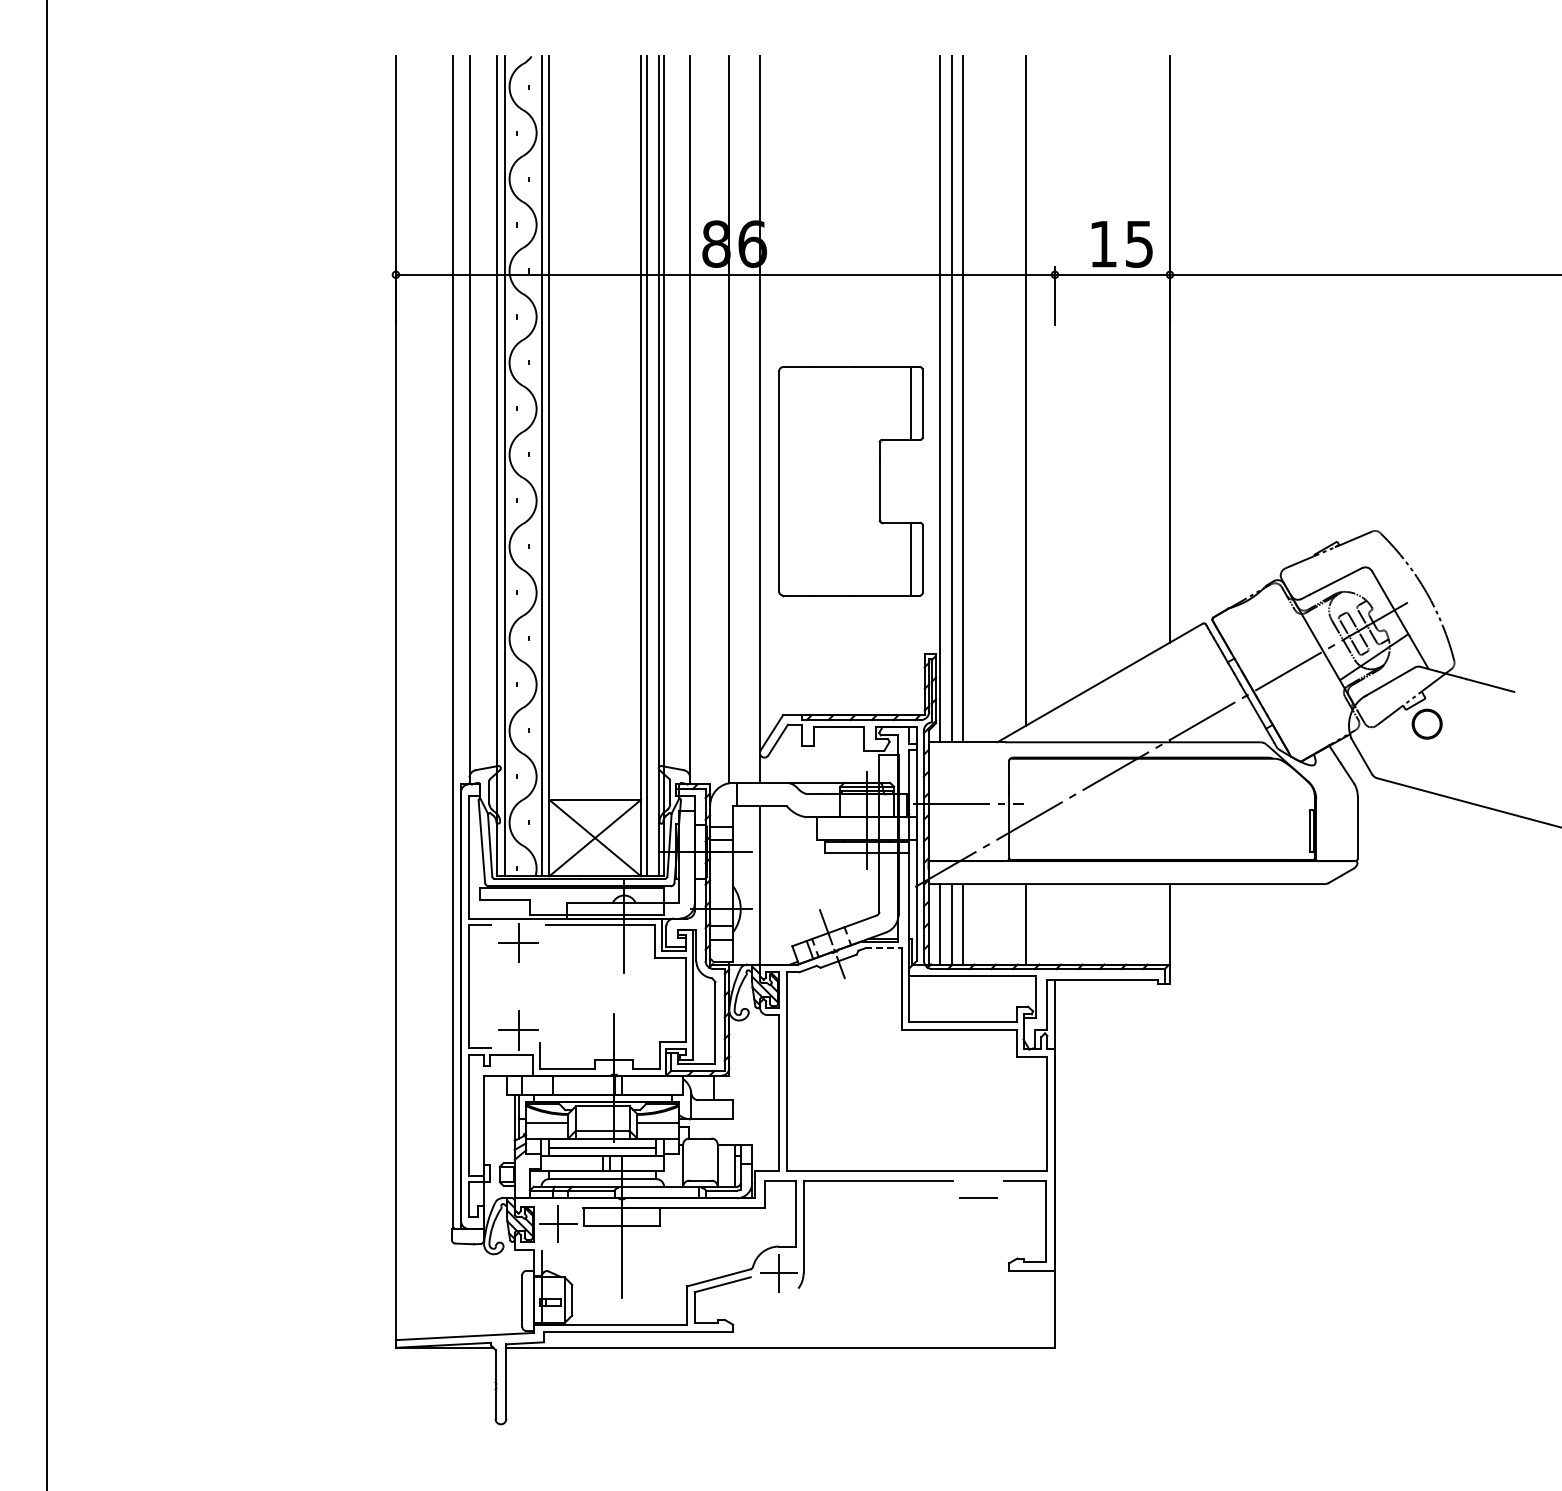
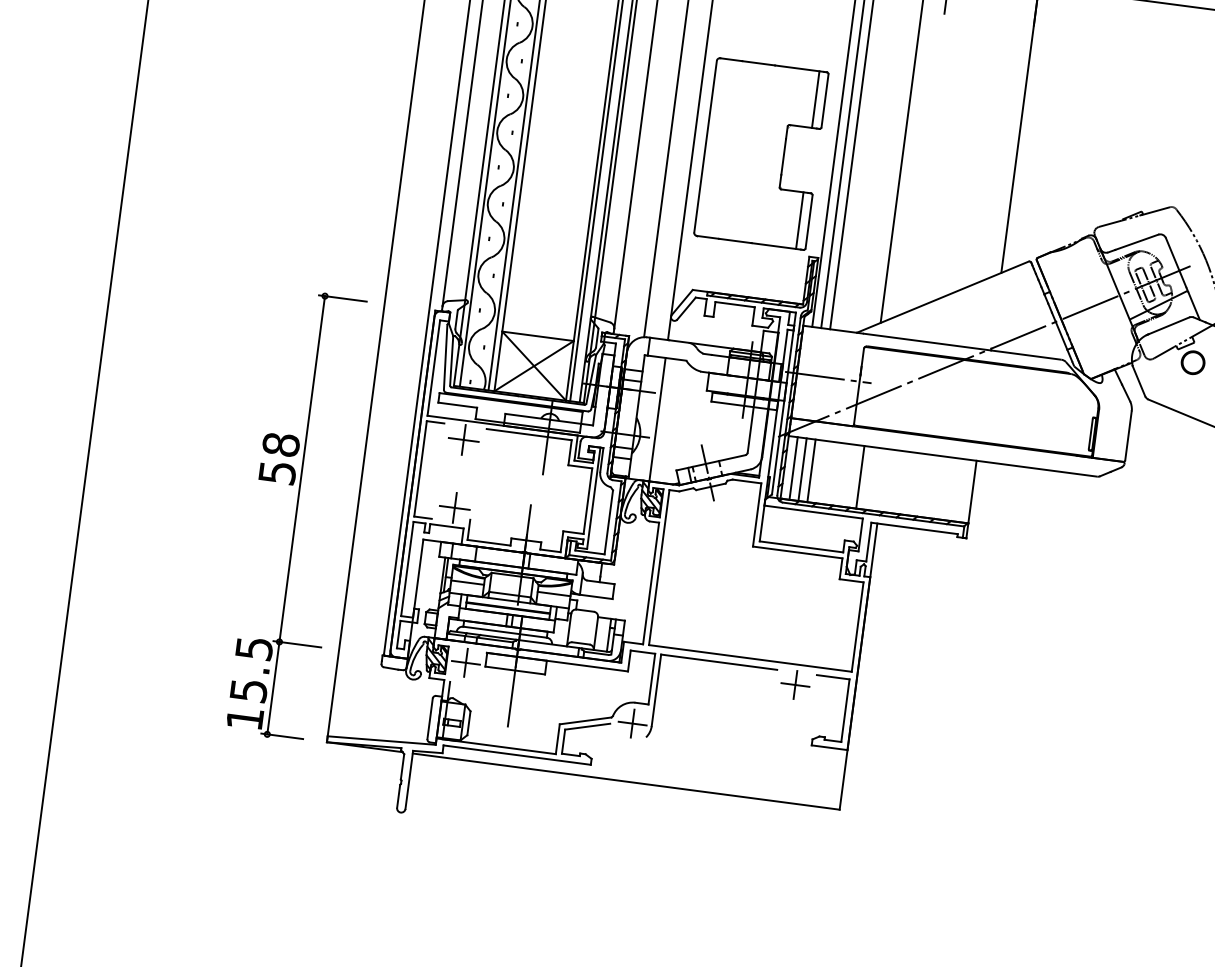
part: (850, 481) -> (760, 154), moved
line: (883, 948) -> (747, 481), dashed -> solid
part: (318, 1065) -> (295, 514), added
line: (978, 1197) -> (795, 685), added

